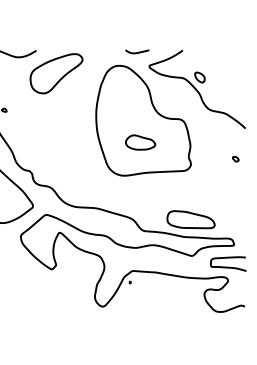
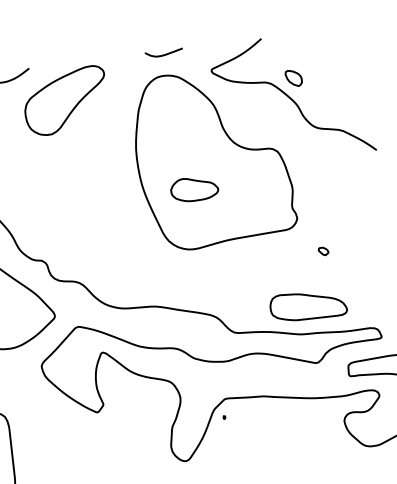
curve: (138, 51) -> (165, 52), moved
part: (140, 142) -> (194, 189), moved
part: (235, 159) -> (323, 251), moved

